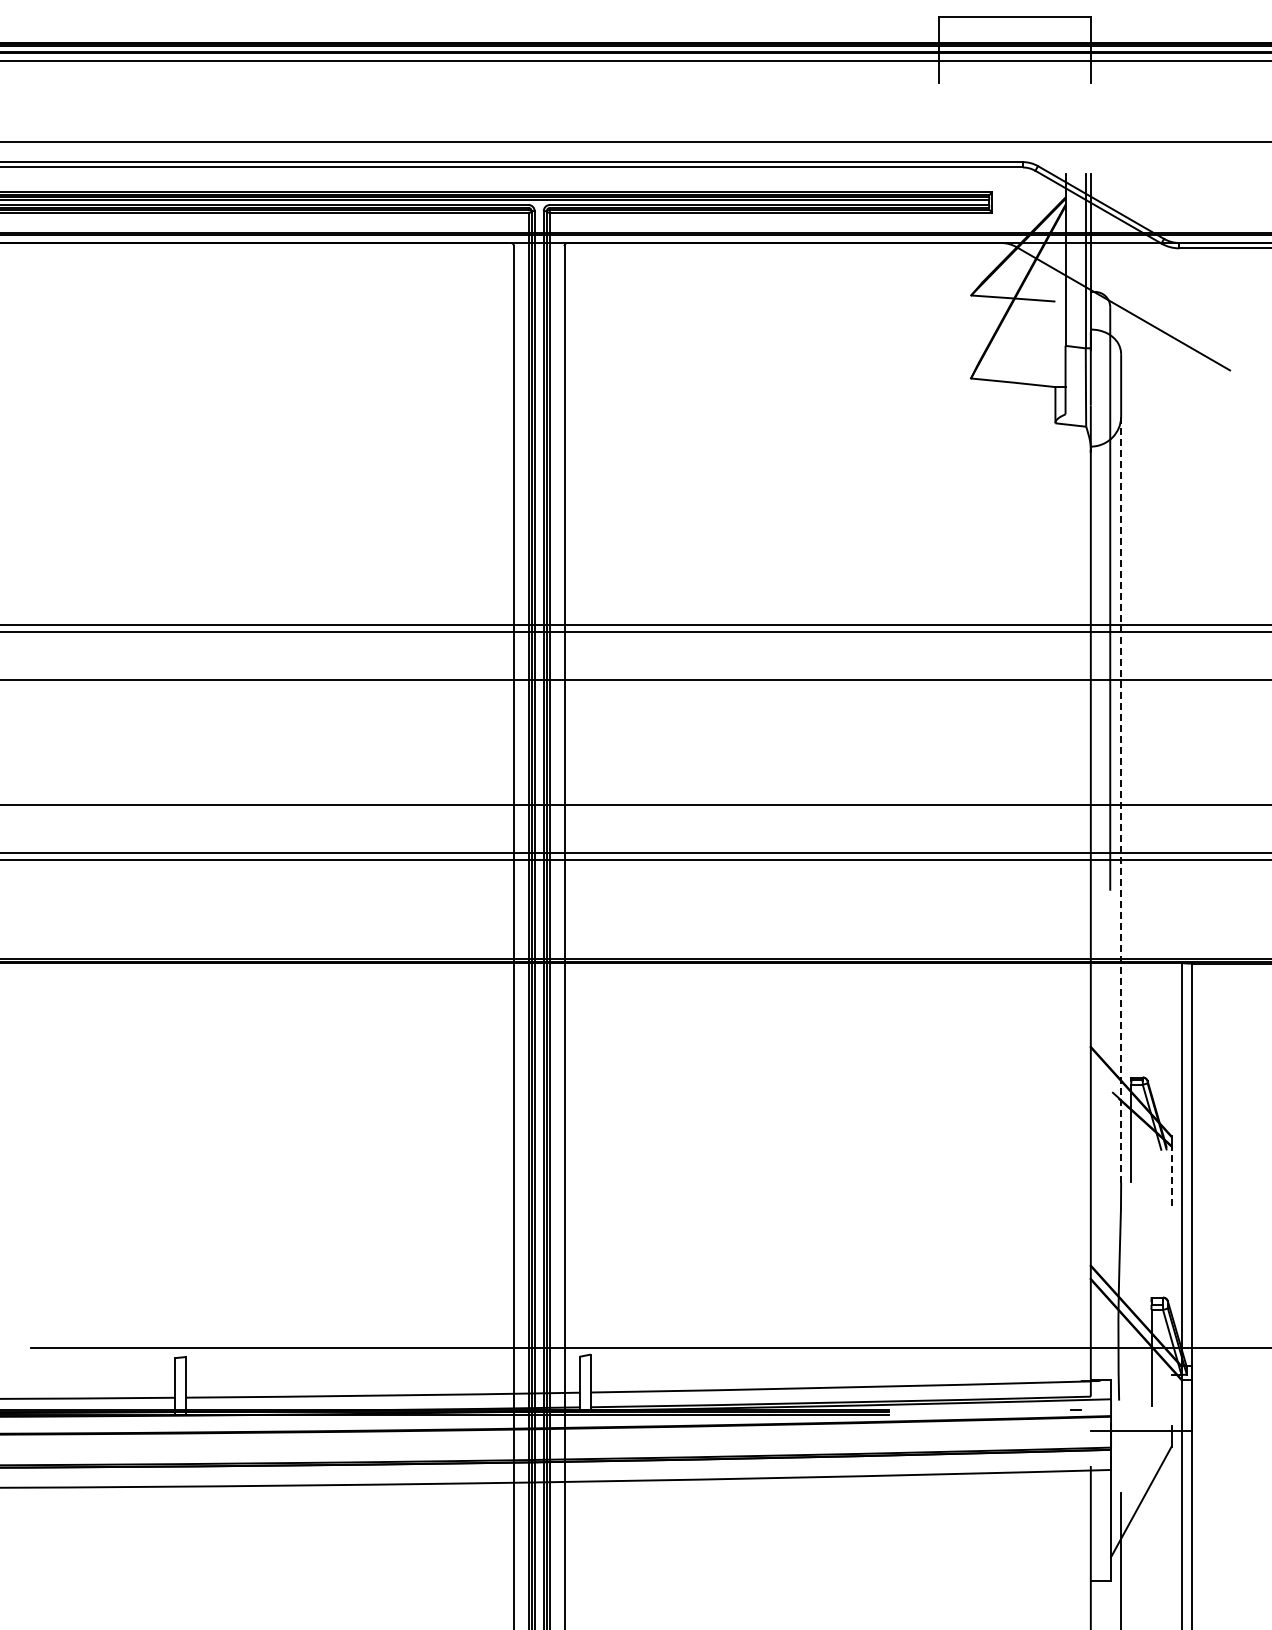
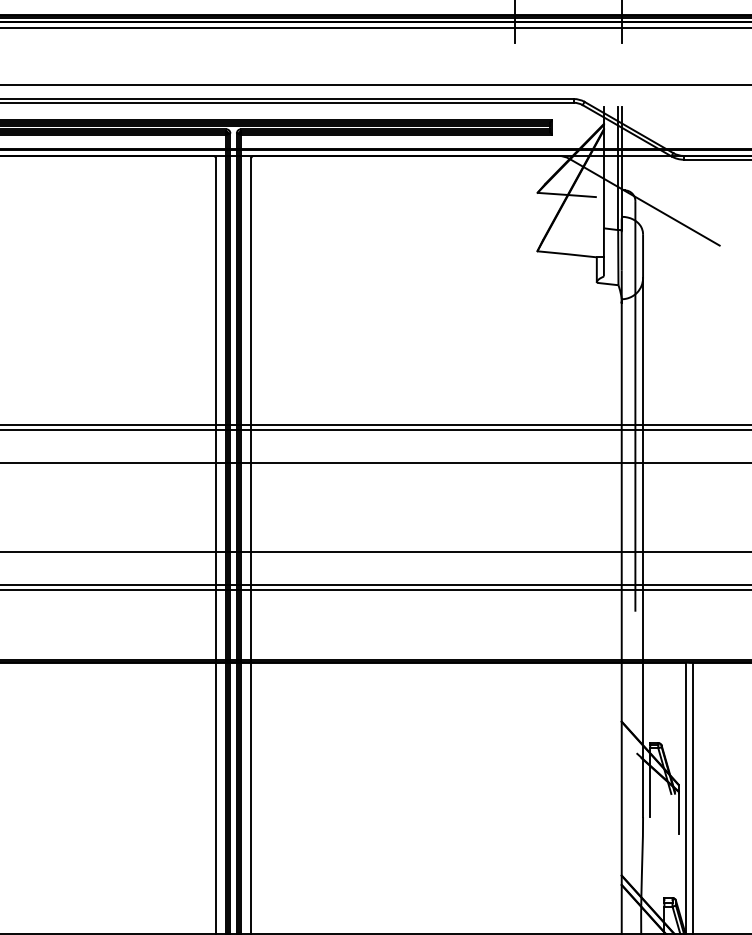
line: (1121, 799) -> (643, 547), dashed -> solid
line: (1171, 1176) -> (678, 812), dashed -> solid

